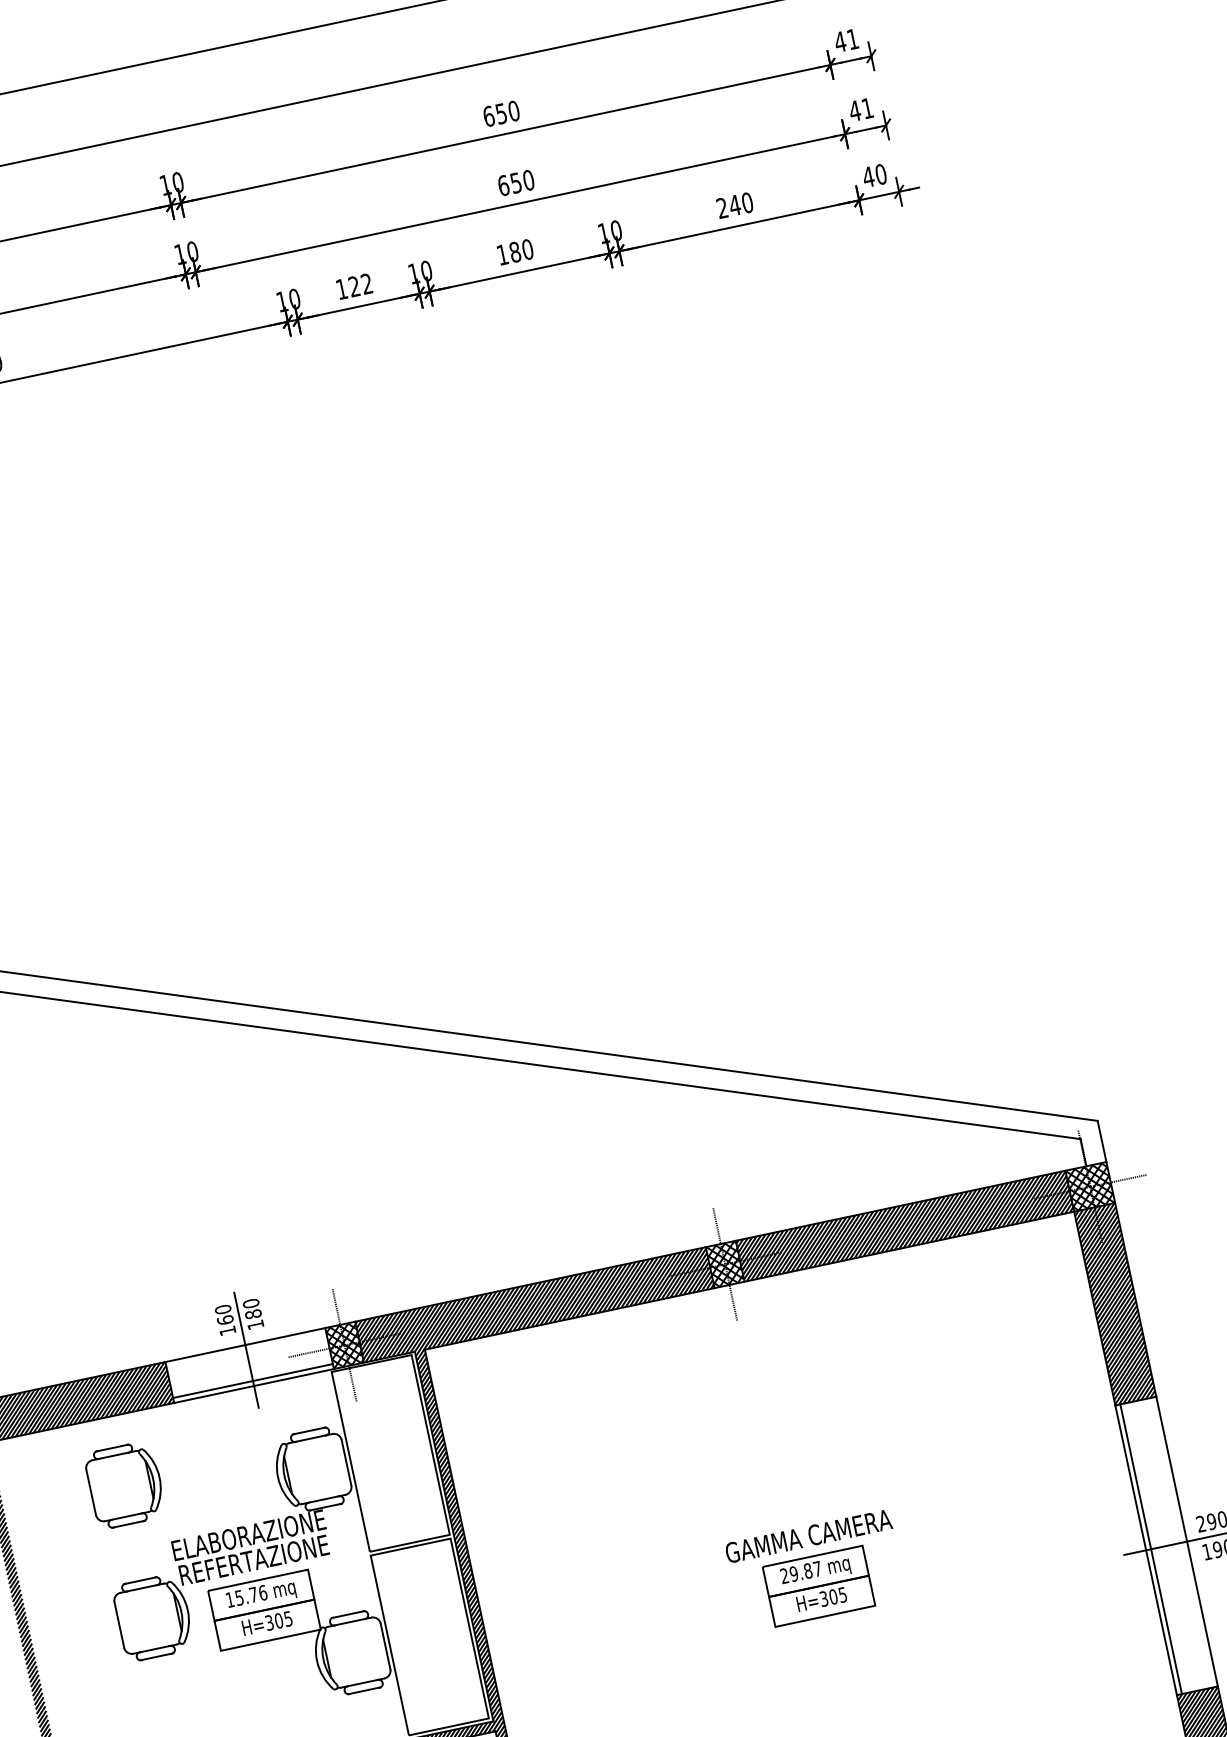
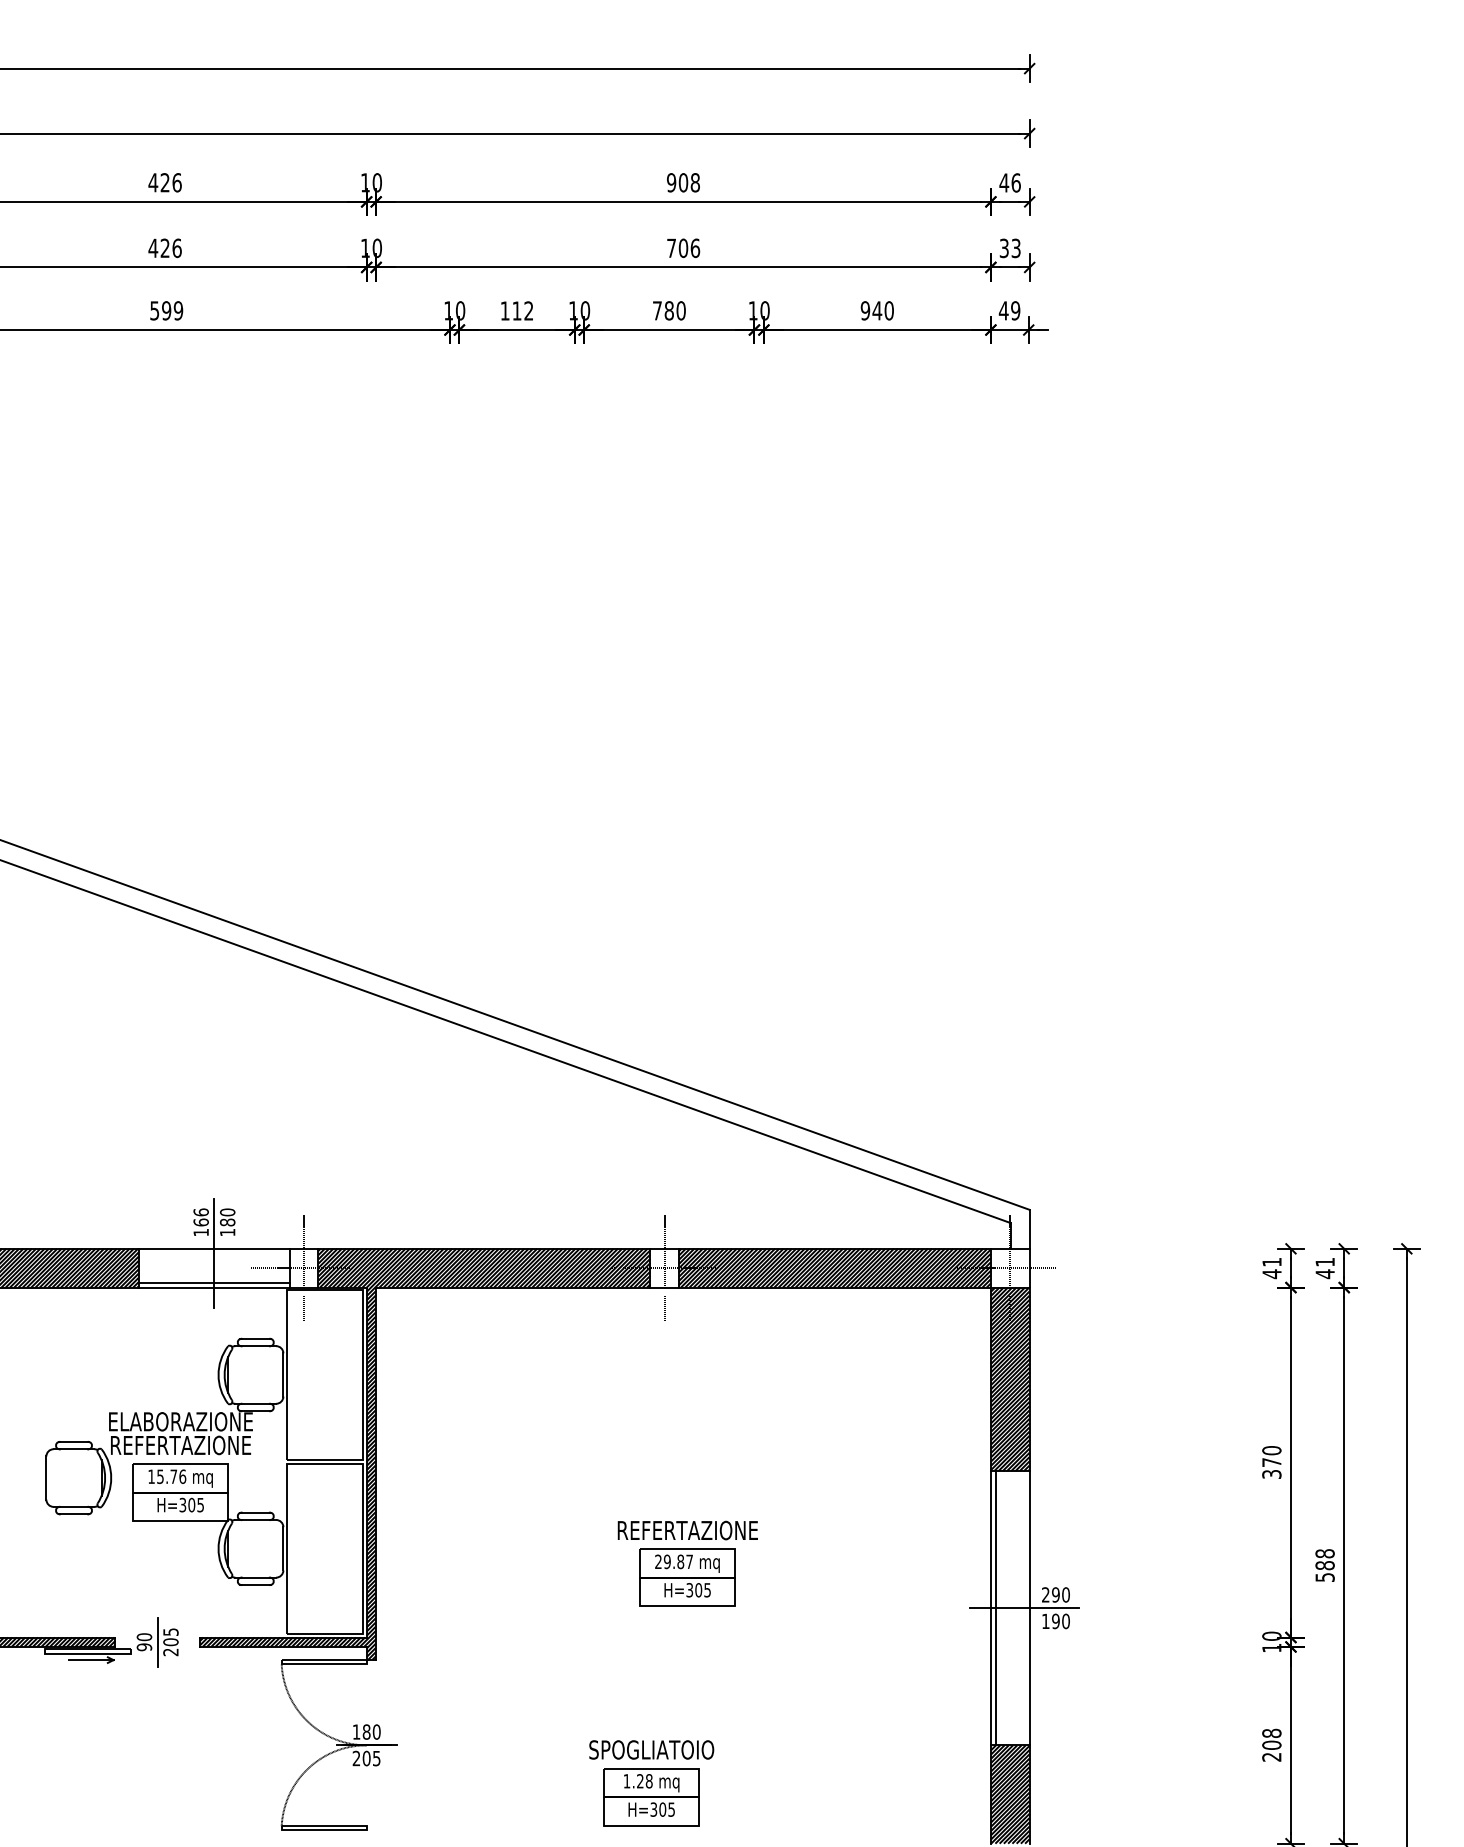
text: (852, 38) -> (1015, 182), 41 -> 46
text: (860, 110) -> (1009, 248), 41 -> 33
text: (501, 113) -> (683, 182), 650 -> 908
text: (880, 174) -> (1015, 310), 40 -> 49
text: (516, 183) -> (683, 248), 650 -> 706
text: (722, 207) -> (865, 310), 240 -> 940
text: (502, 254) -> (657, 310), 180 -> 780
text: (353, 286) -> (516, 310), 122 -> 112
hatch: (1089, 1186) -> (1009, 1267), removed
hatch: (724, 1263) -> (664, 1267), removed
text: (222, 1309) -> (200, 1212), 160 -> 166
hatch: (344, 1344) -> (304, 1267), removed
part: (125, 1485) -> (78, 1352), removed
text: (808, 1536) -> (687, 1530), GAMMA CAMERA -> REFERTAZIONE

